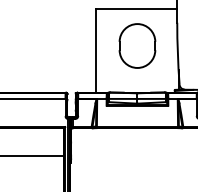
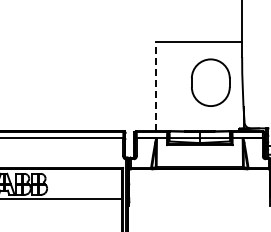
part: (137, 45) -> (210, 82), moved
line: (96, 50) -> (156, 86), solid -> dashed

